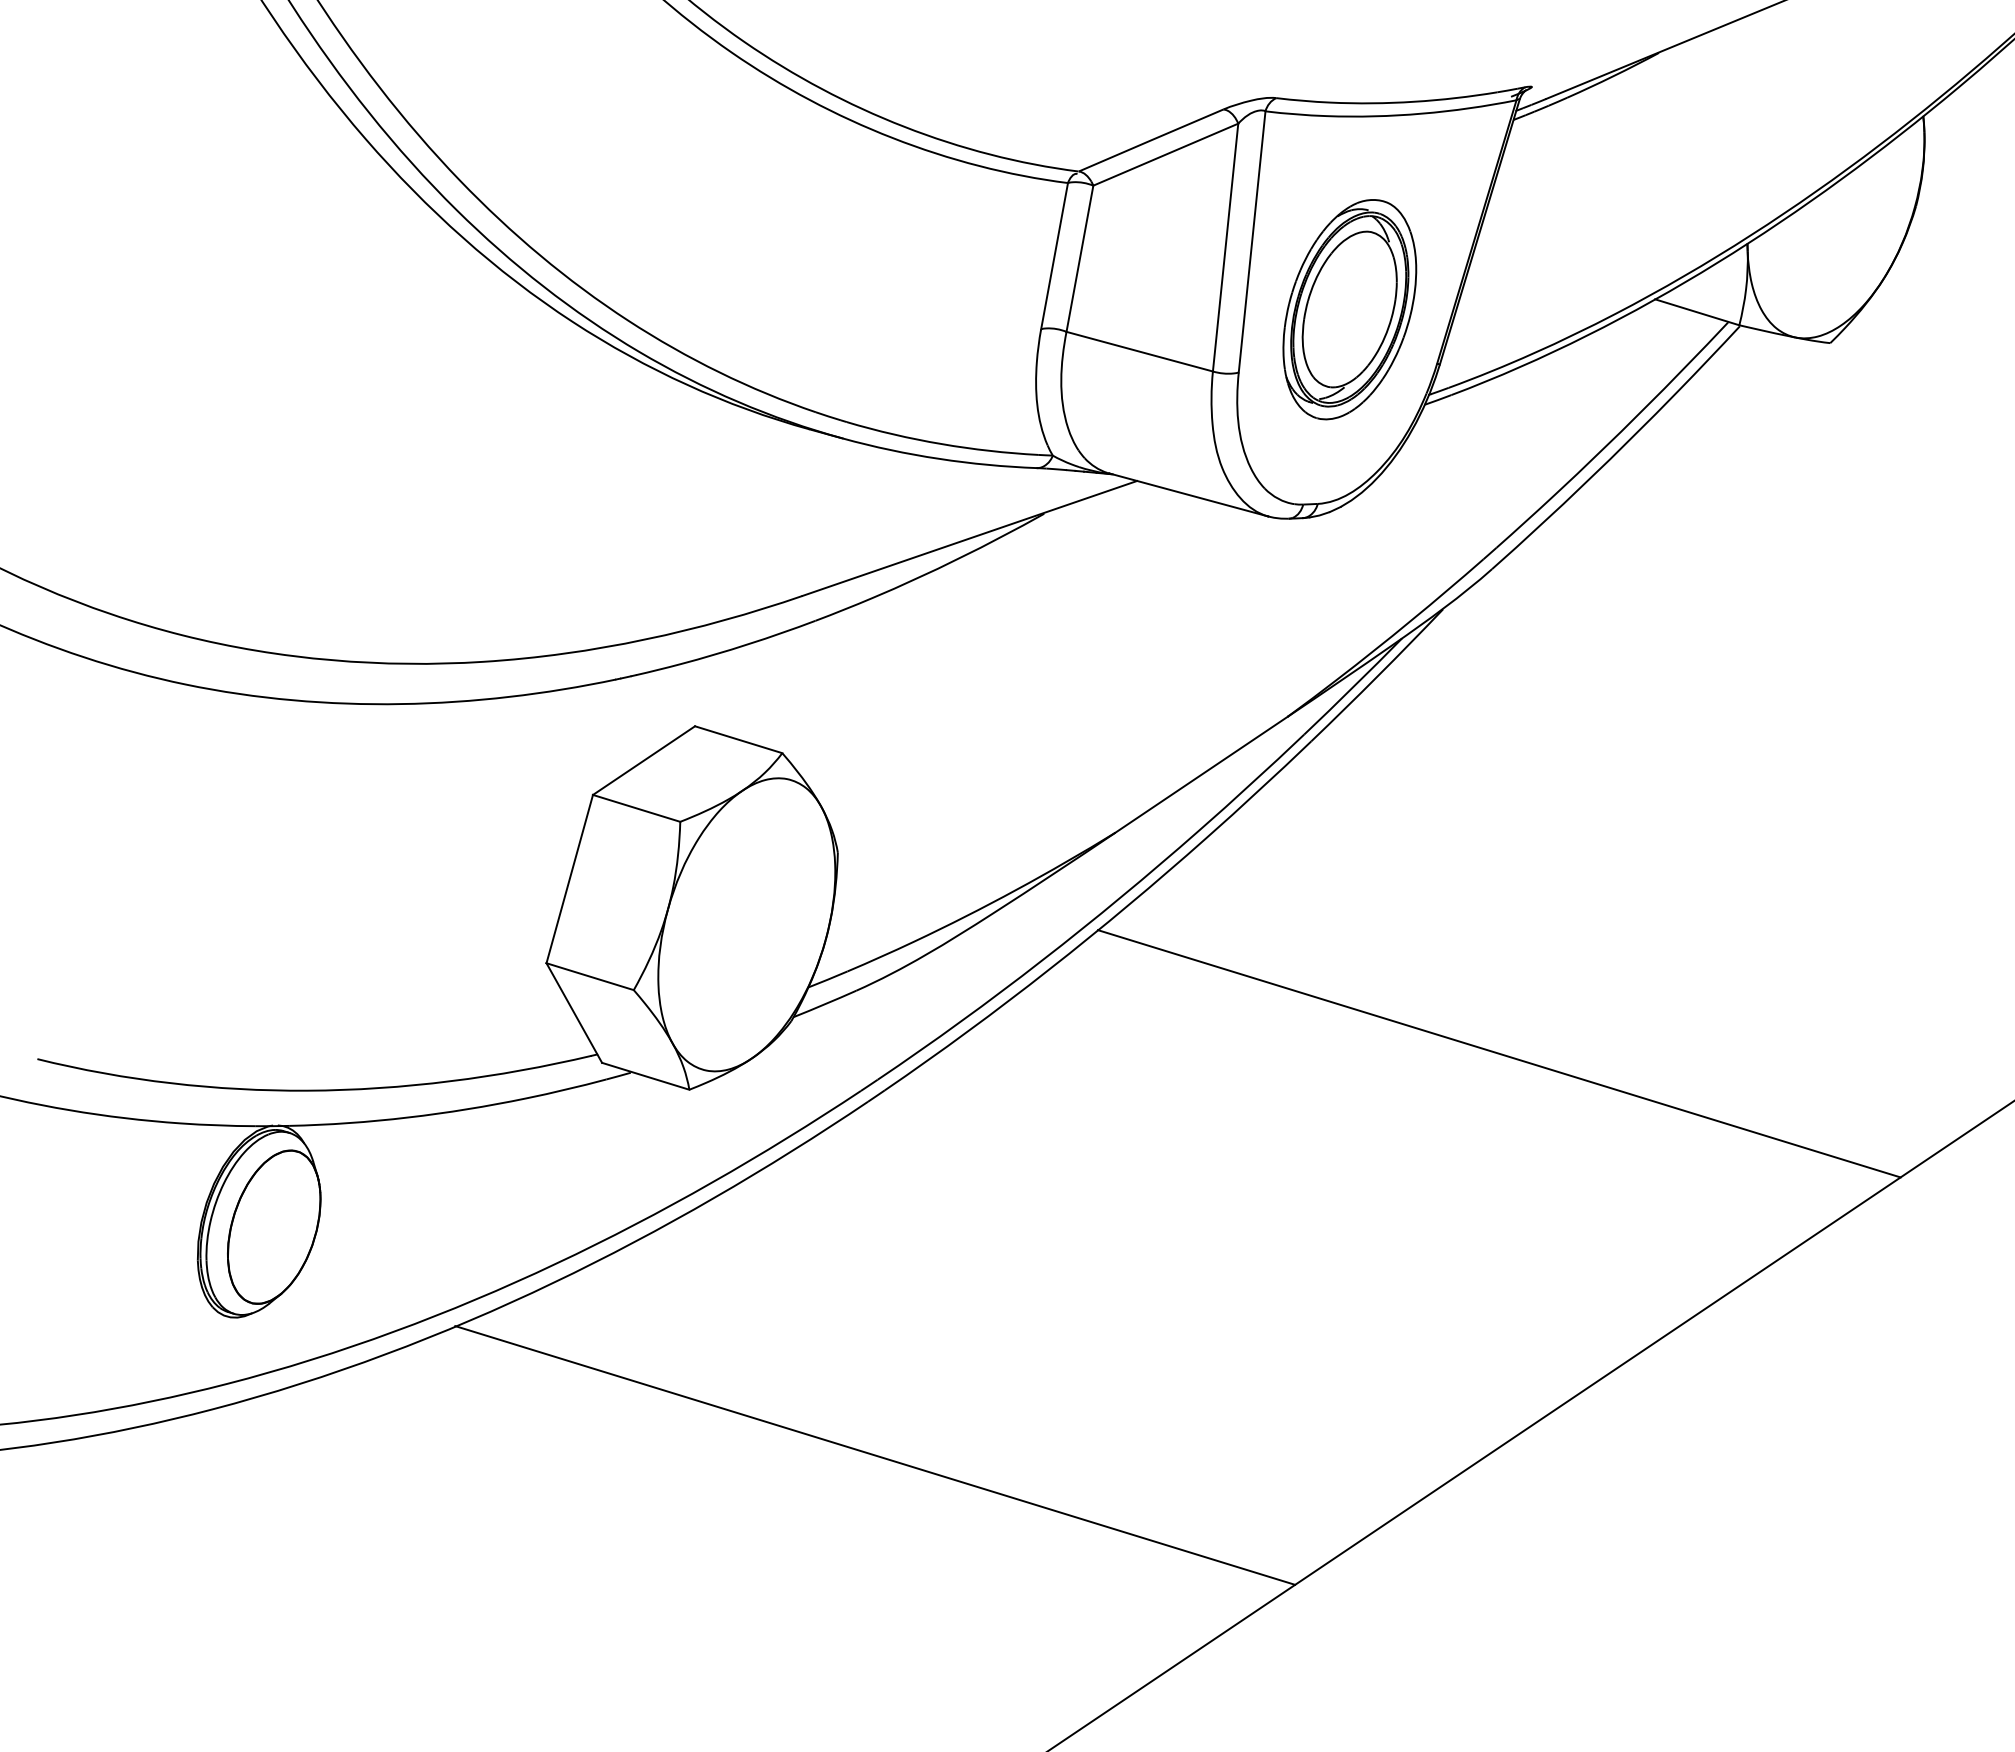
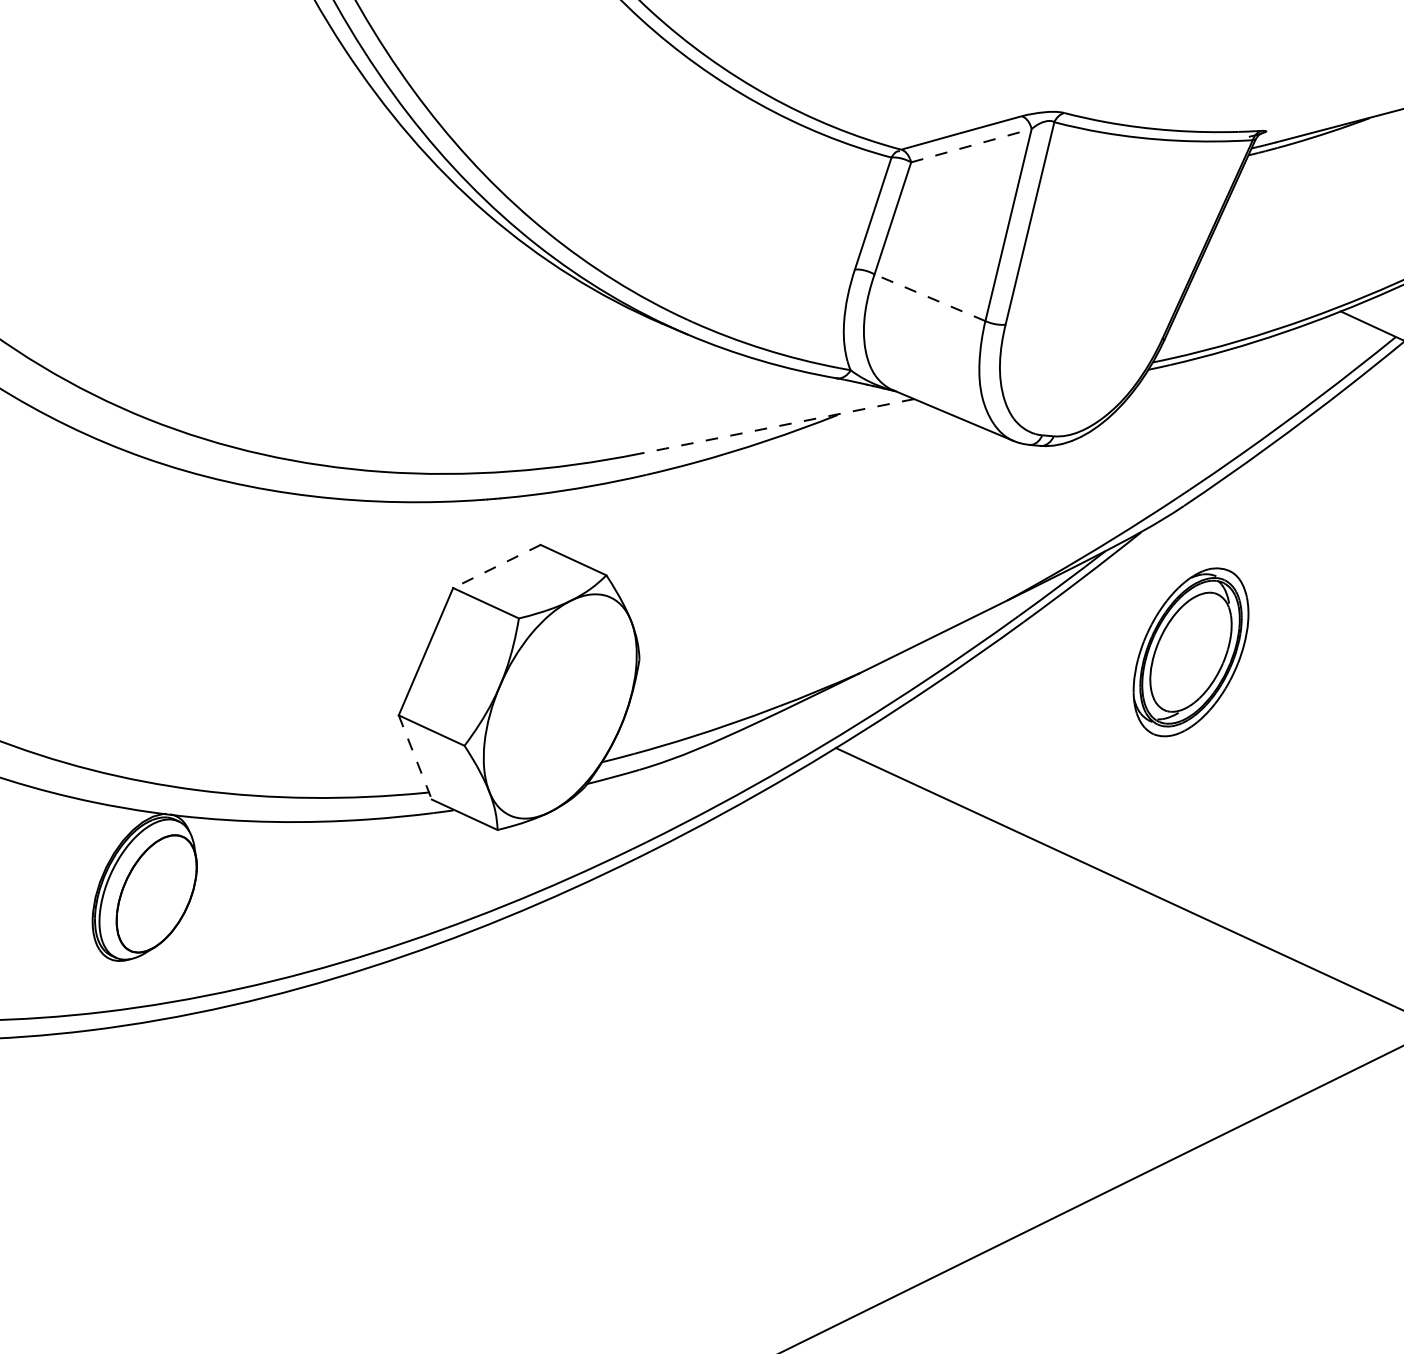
line: (1165, 154) -> (971, 145), solid -> dashed
part: (1349, 309) -> (1190, 652), moved
line: (1139, 351) -> (929, 297), solid -> dashed
line: (969, 538) -> (776, 426), solid -> dashed
line: (643, 760) -> (496, 566), solid -> dashed
line: (574, 1013) -> (415, 757), solid -> dashed
line: (875, 1455) -> (605, 1137), removed

